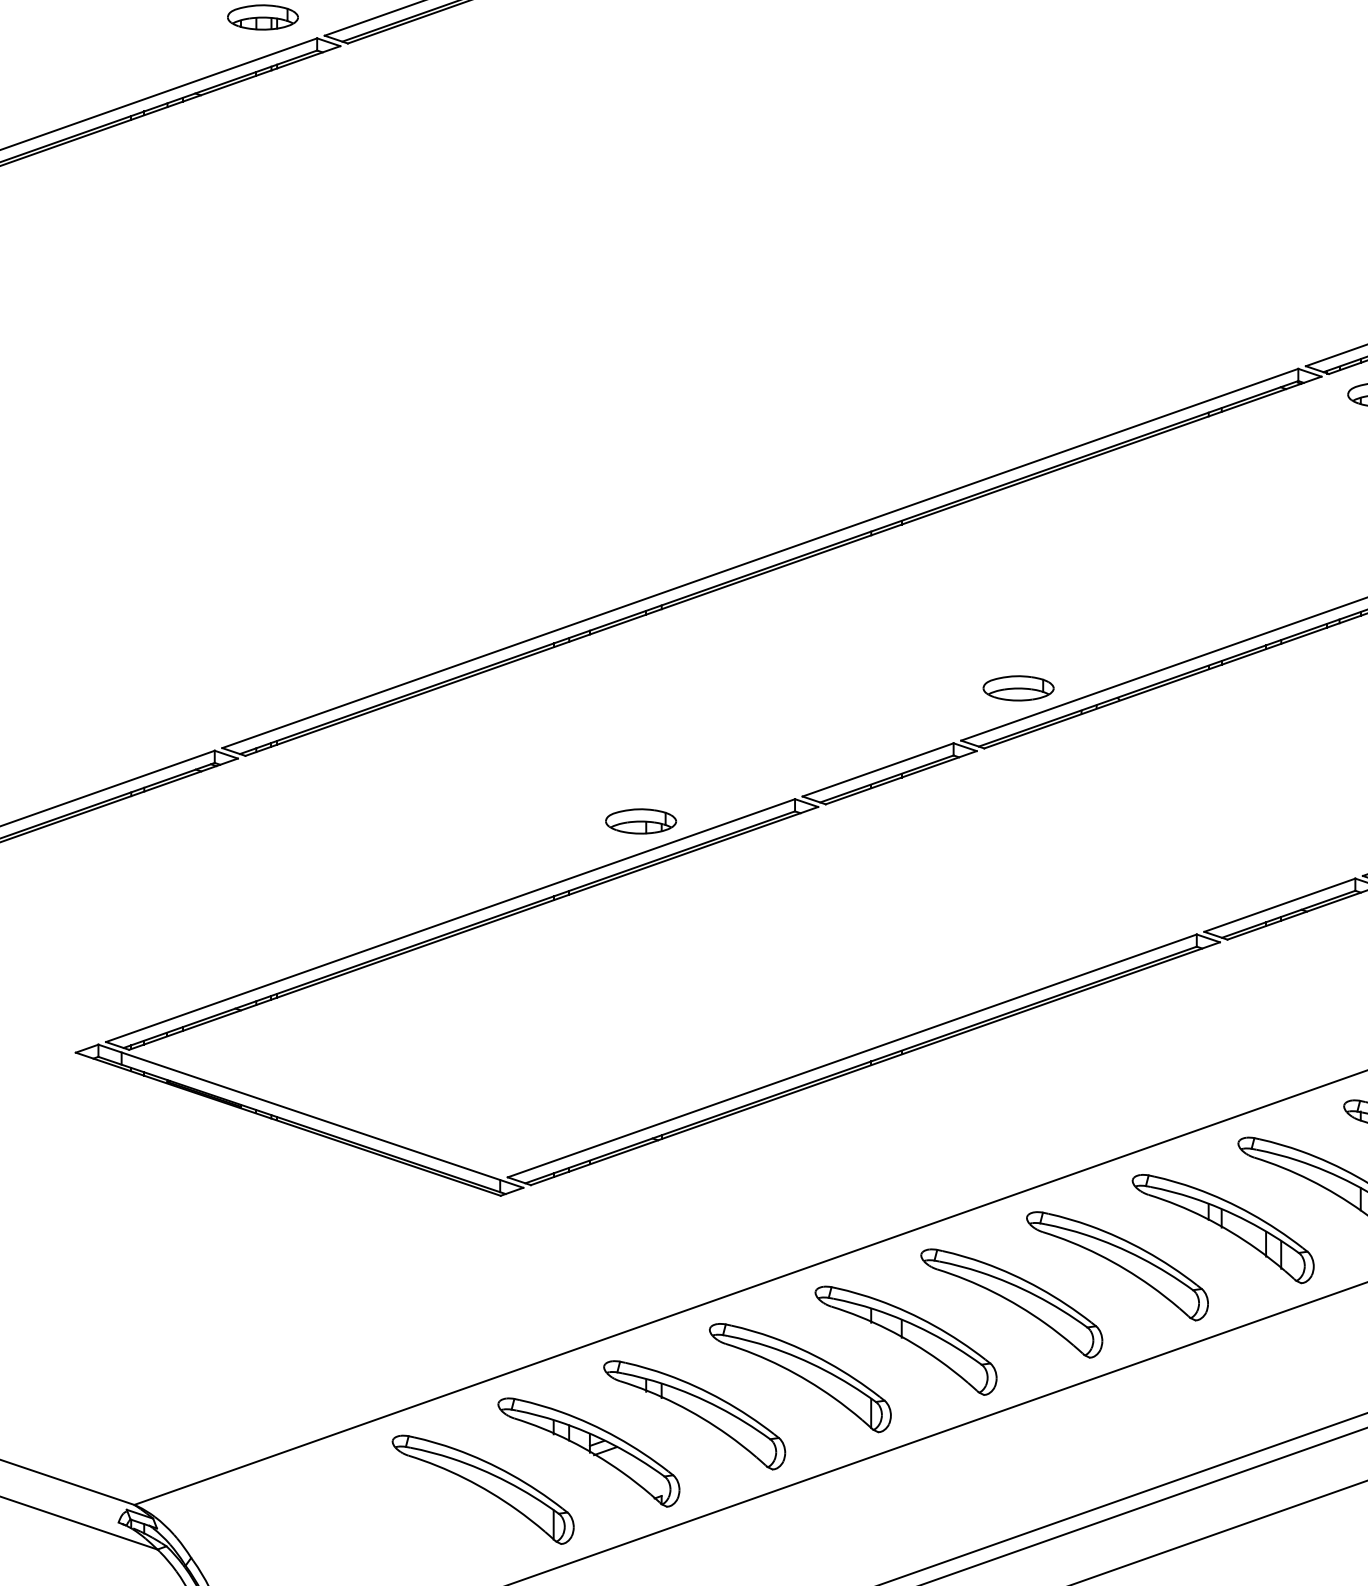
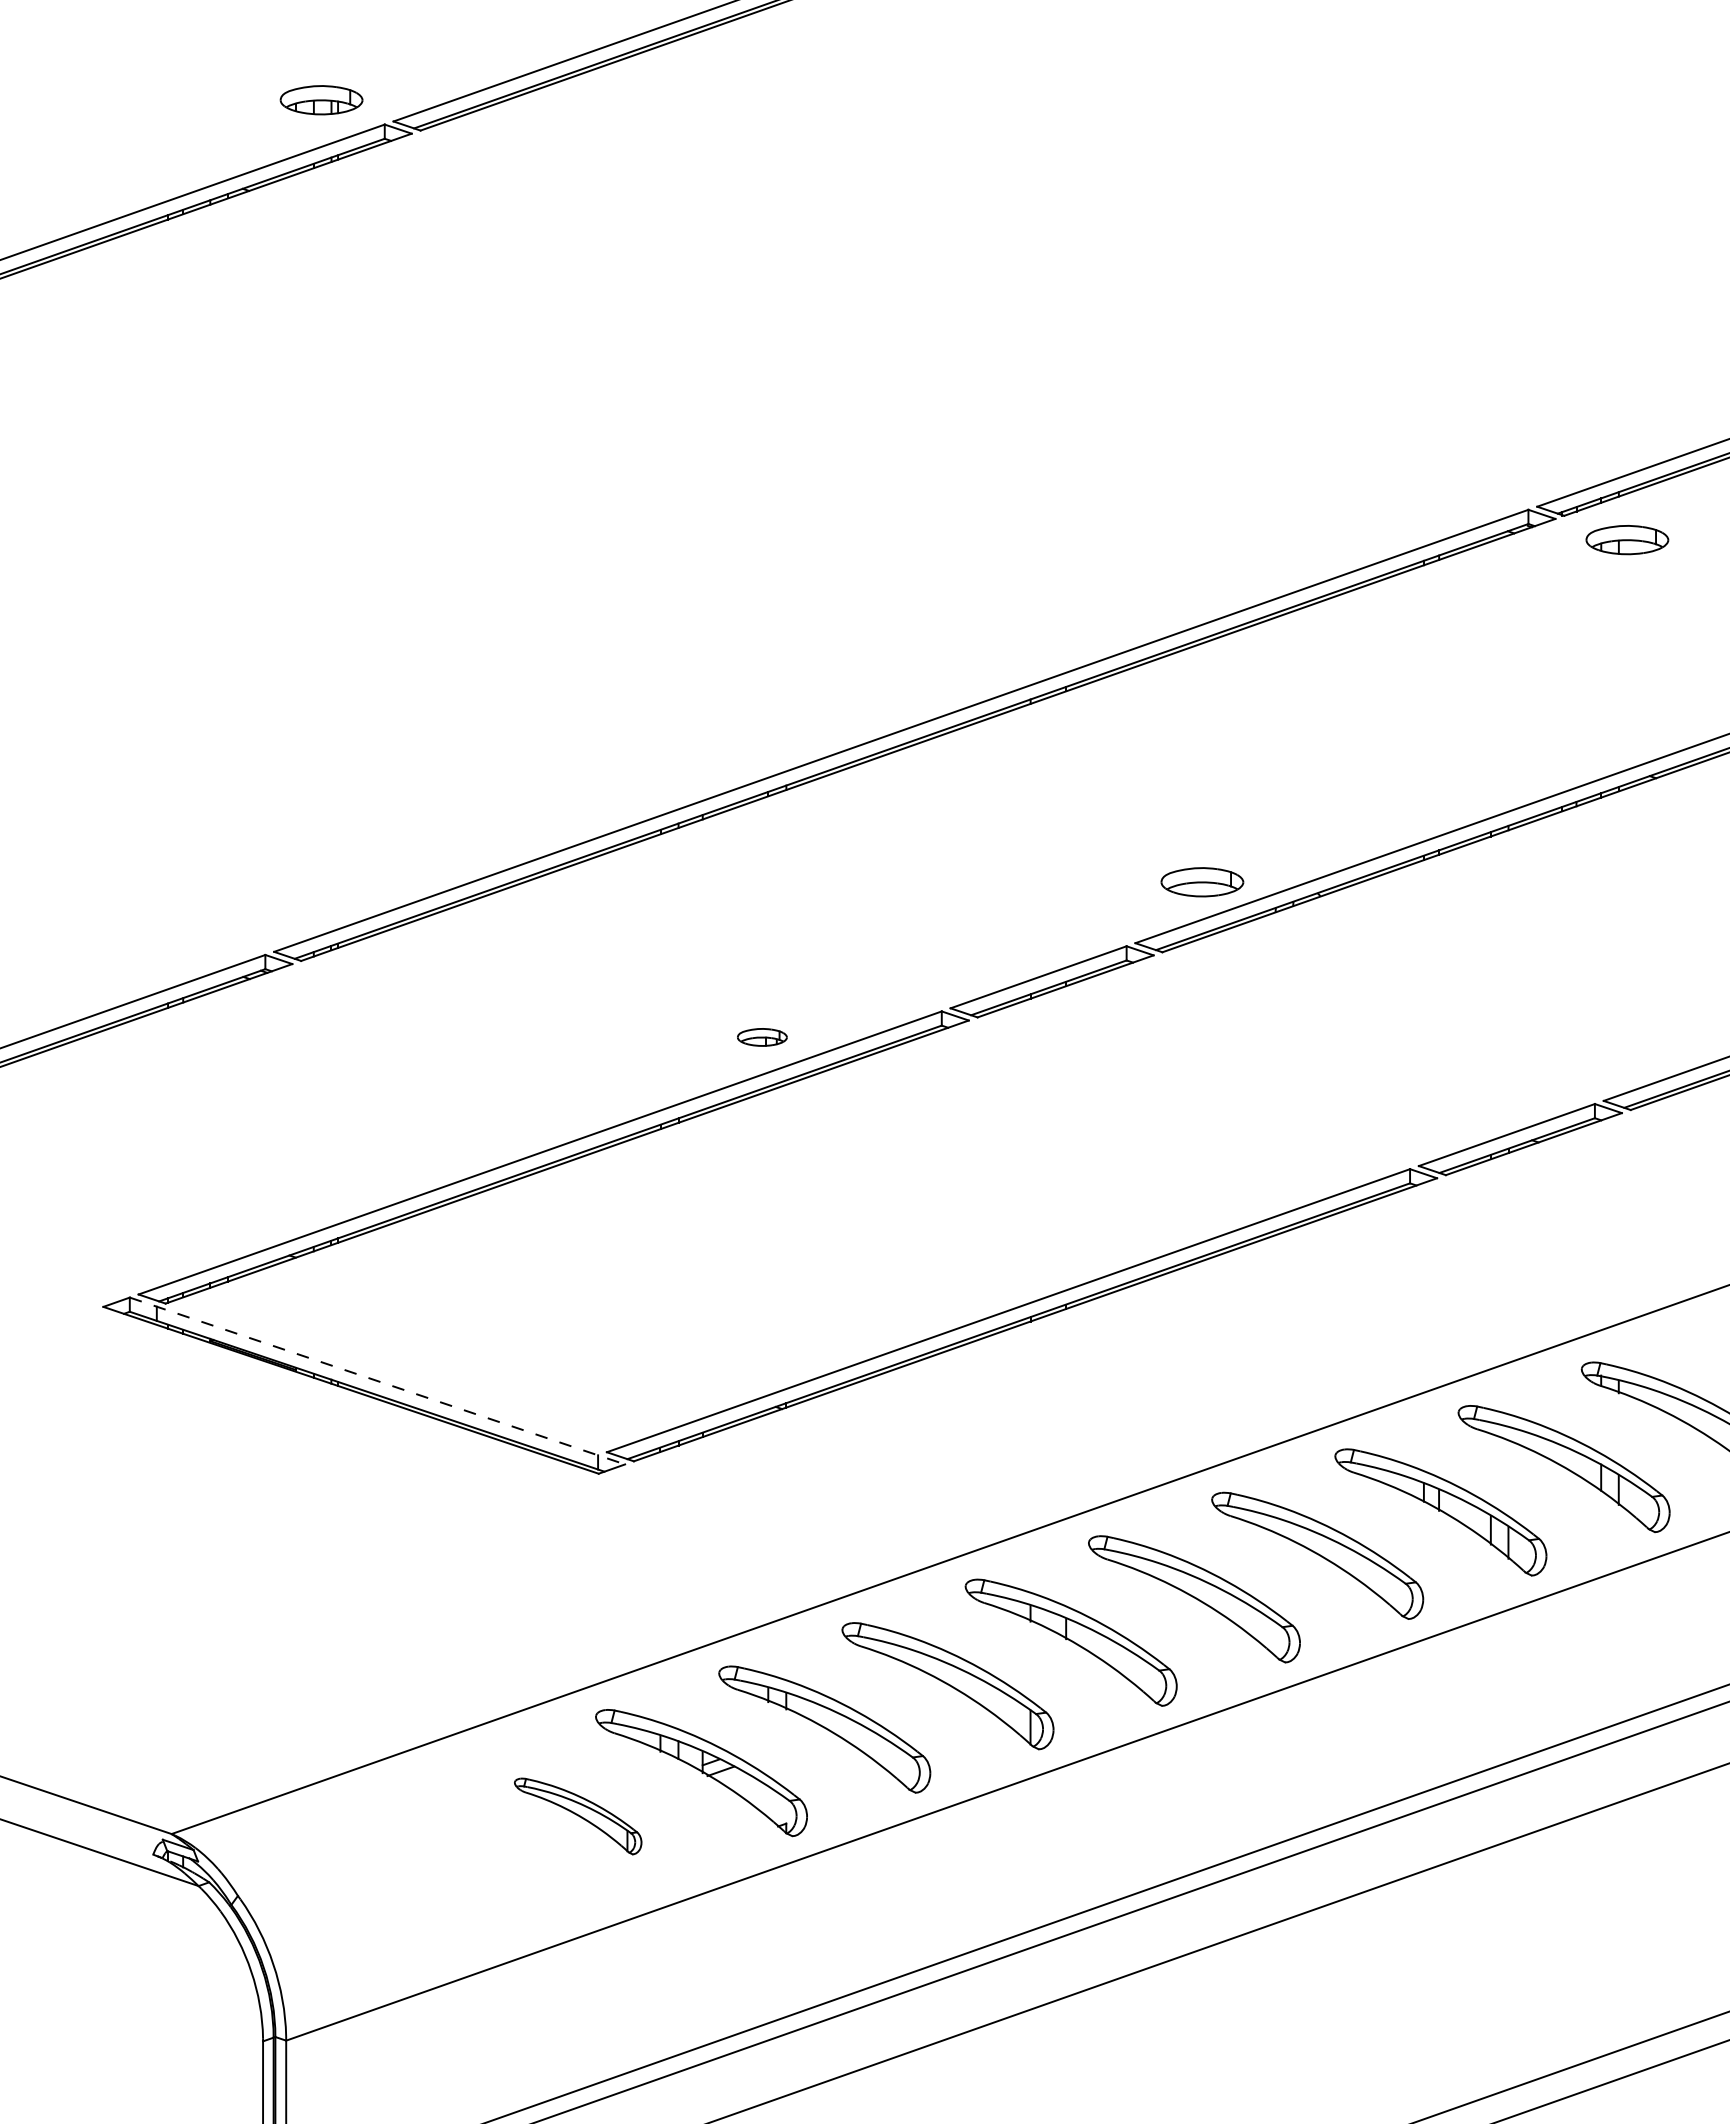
part: (641, 821) -> (762, 1037), size x0.6
line: (310, 1116) -> (377, 1381), solid -> dashed
part: (482, 1489) -> (577, 1816), size x0.6

